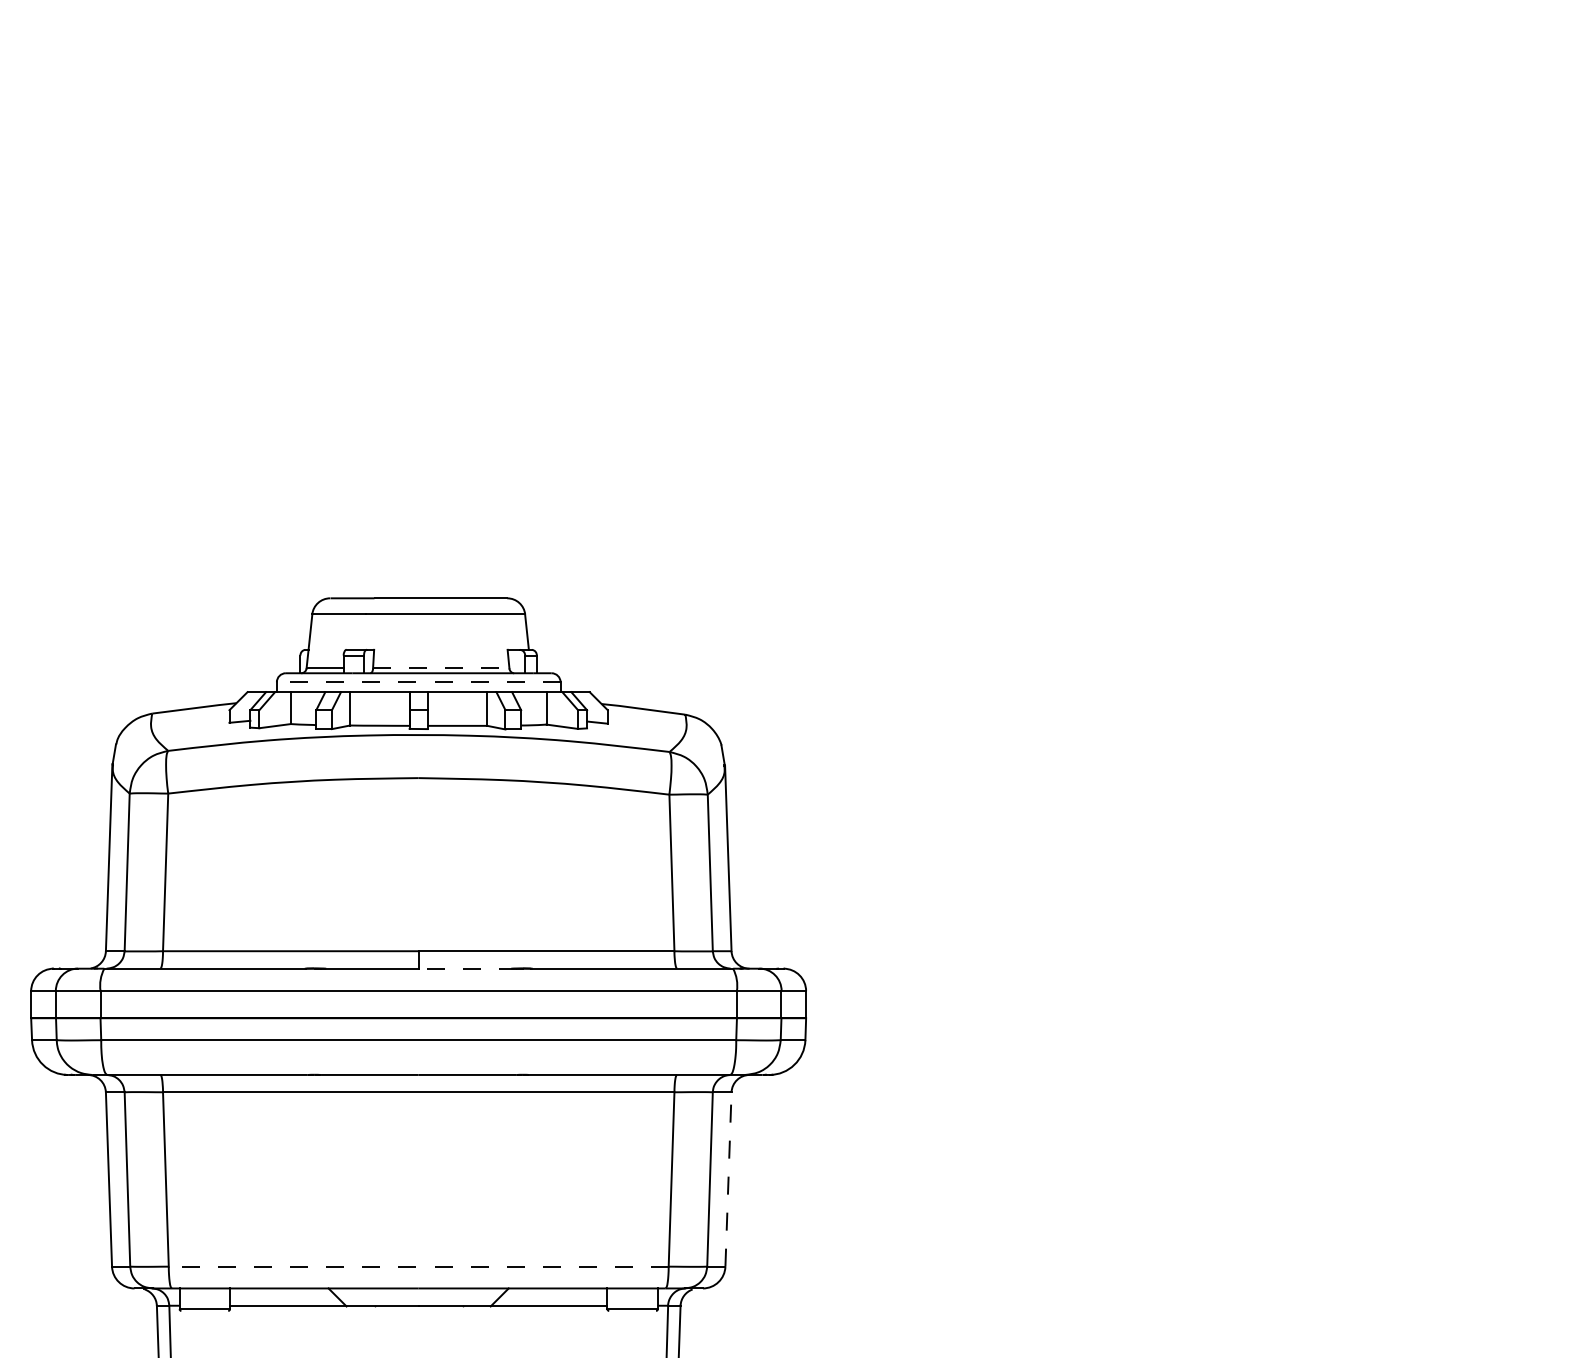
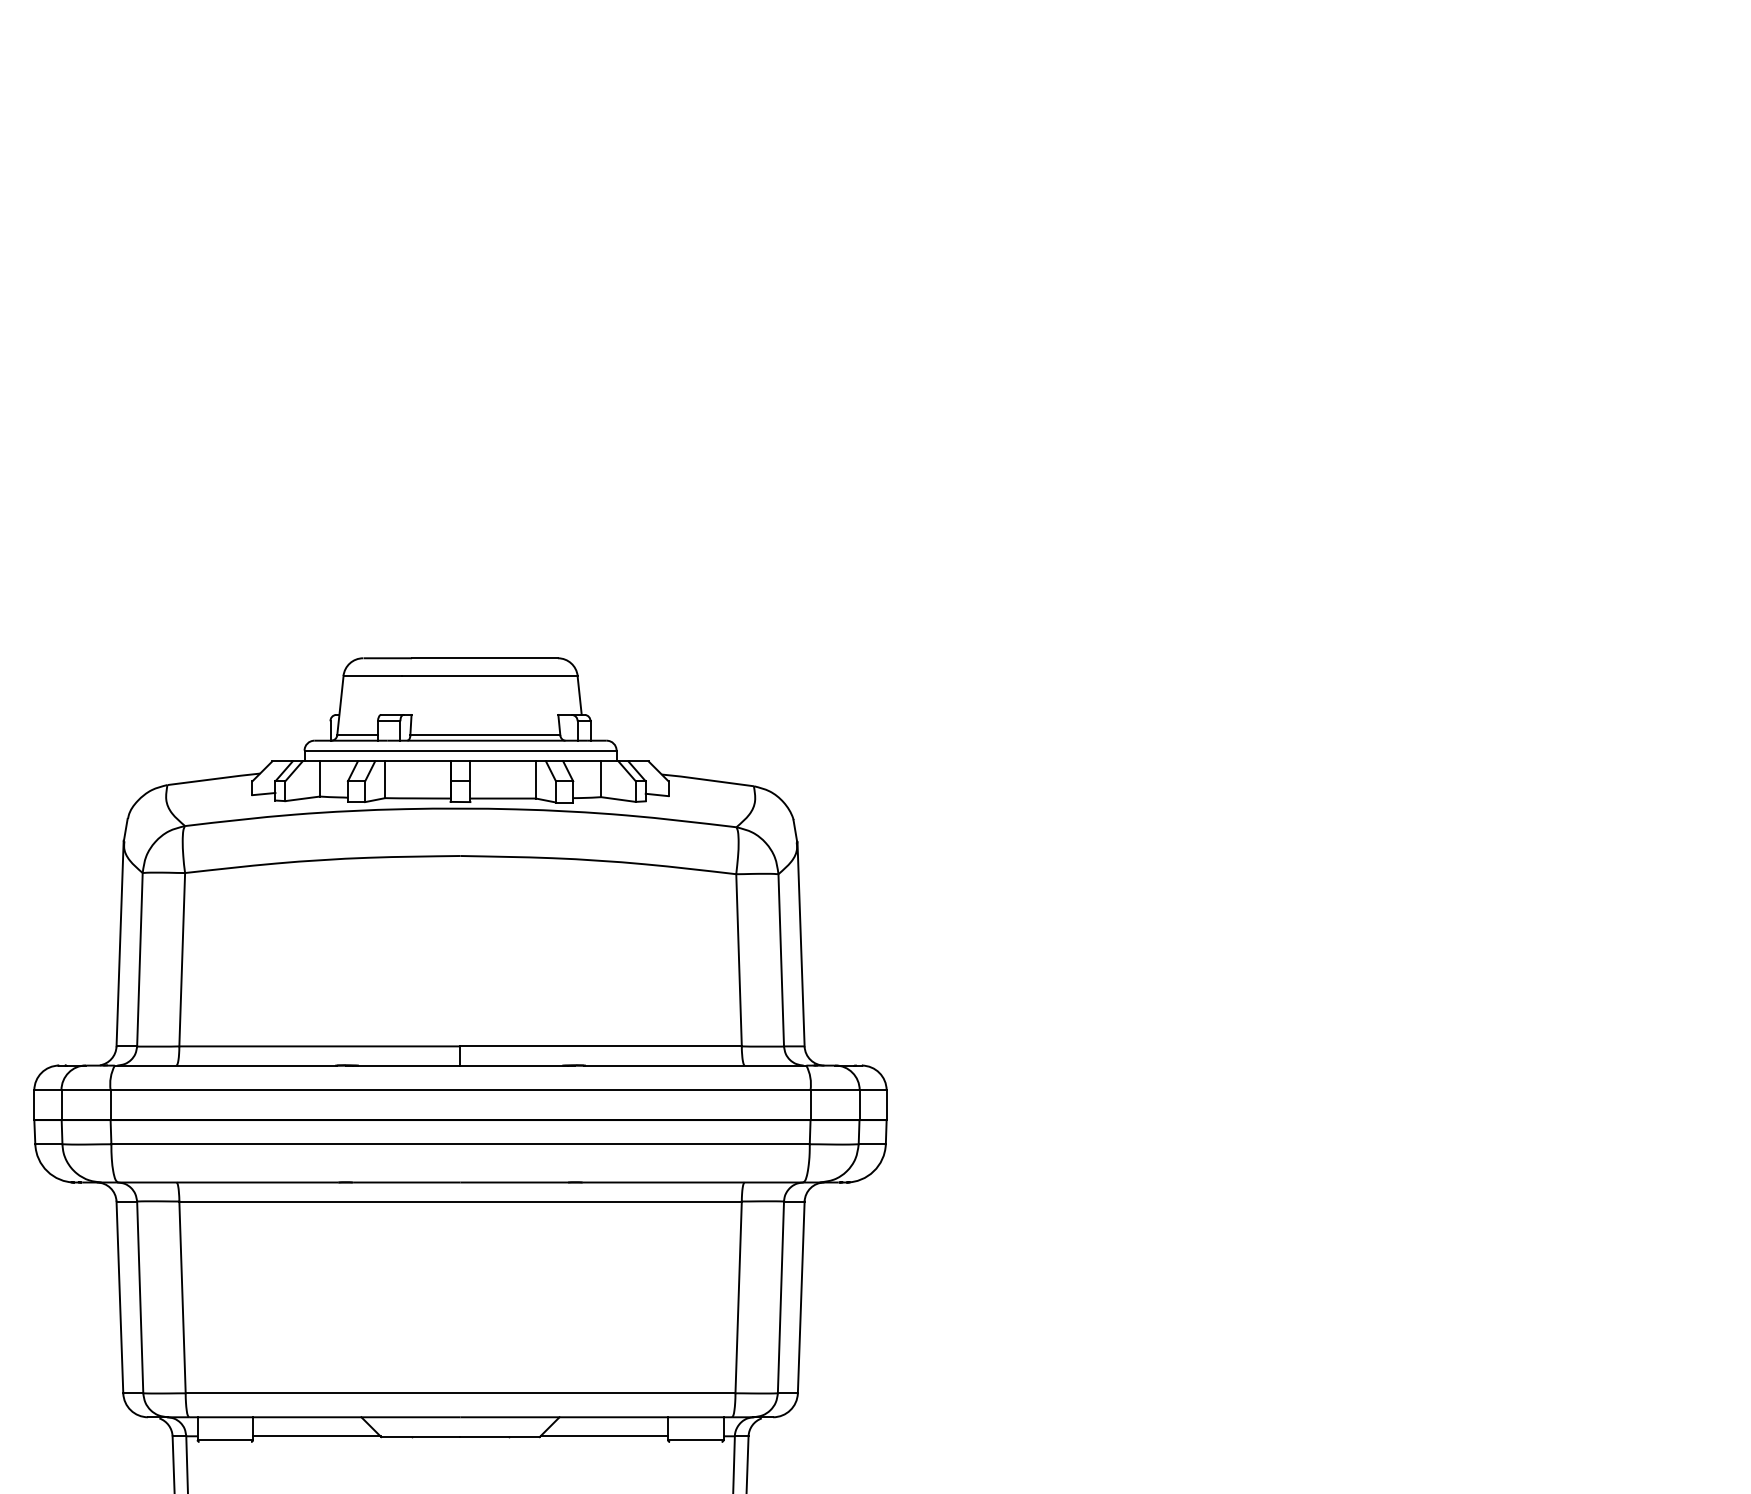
line: (441, 668) -> (485, 735), dashed -> solid
line: (418, 682) -> (460, 750), dashed -> solid
line: (467, 968) -> (514, 1065), dashed -> solid
line: (728, 1178) -> (801, 1296), dashed -> solid
line: (418, 1266) -> (460, 1393), dashed -> solid

